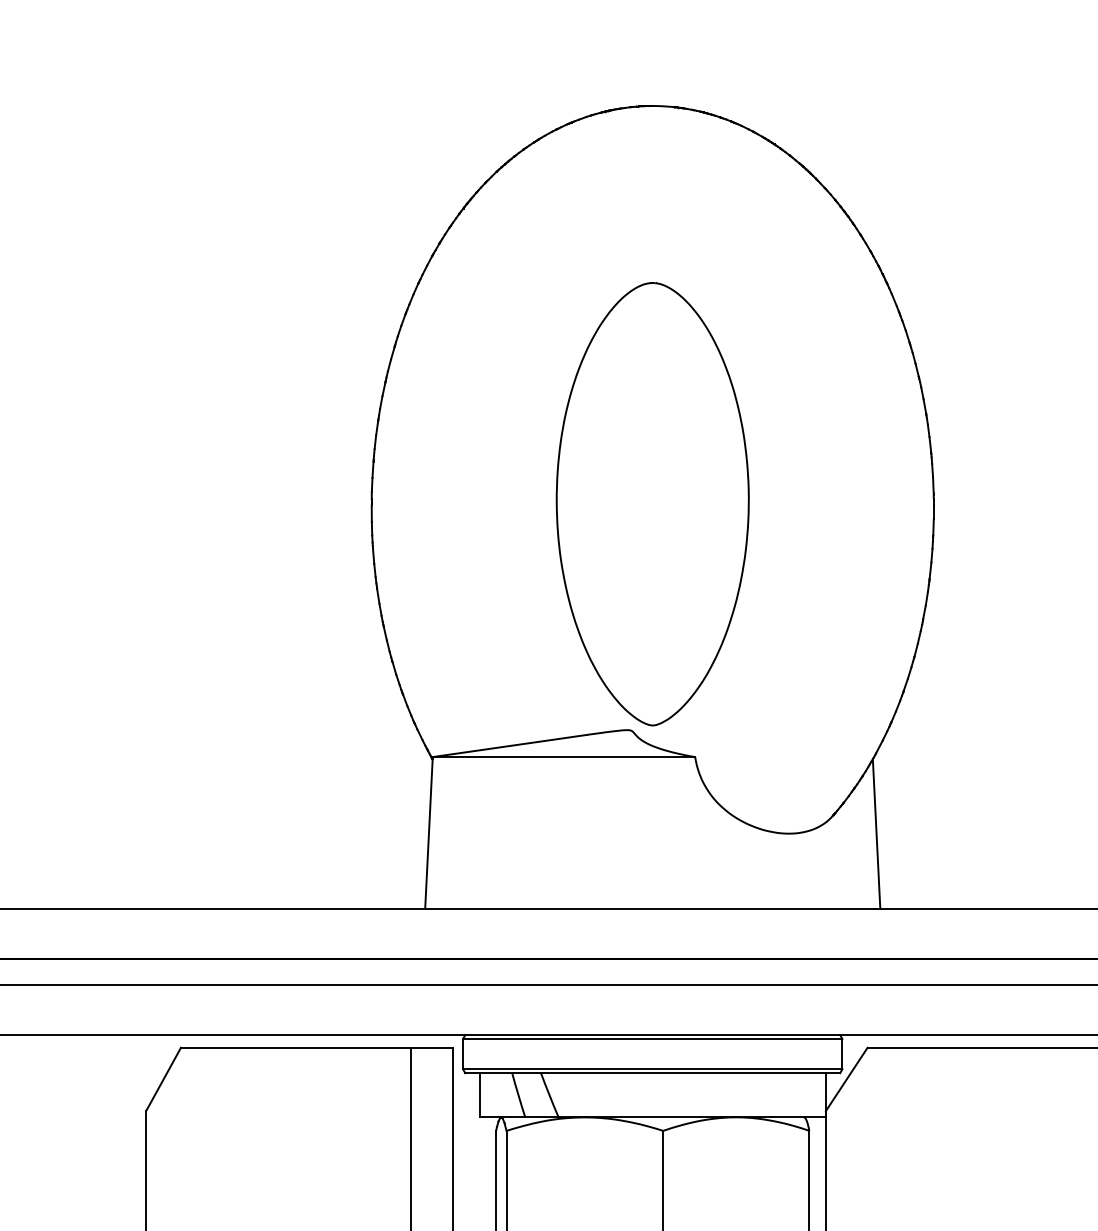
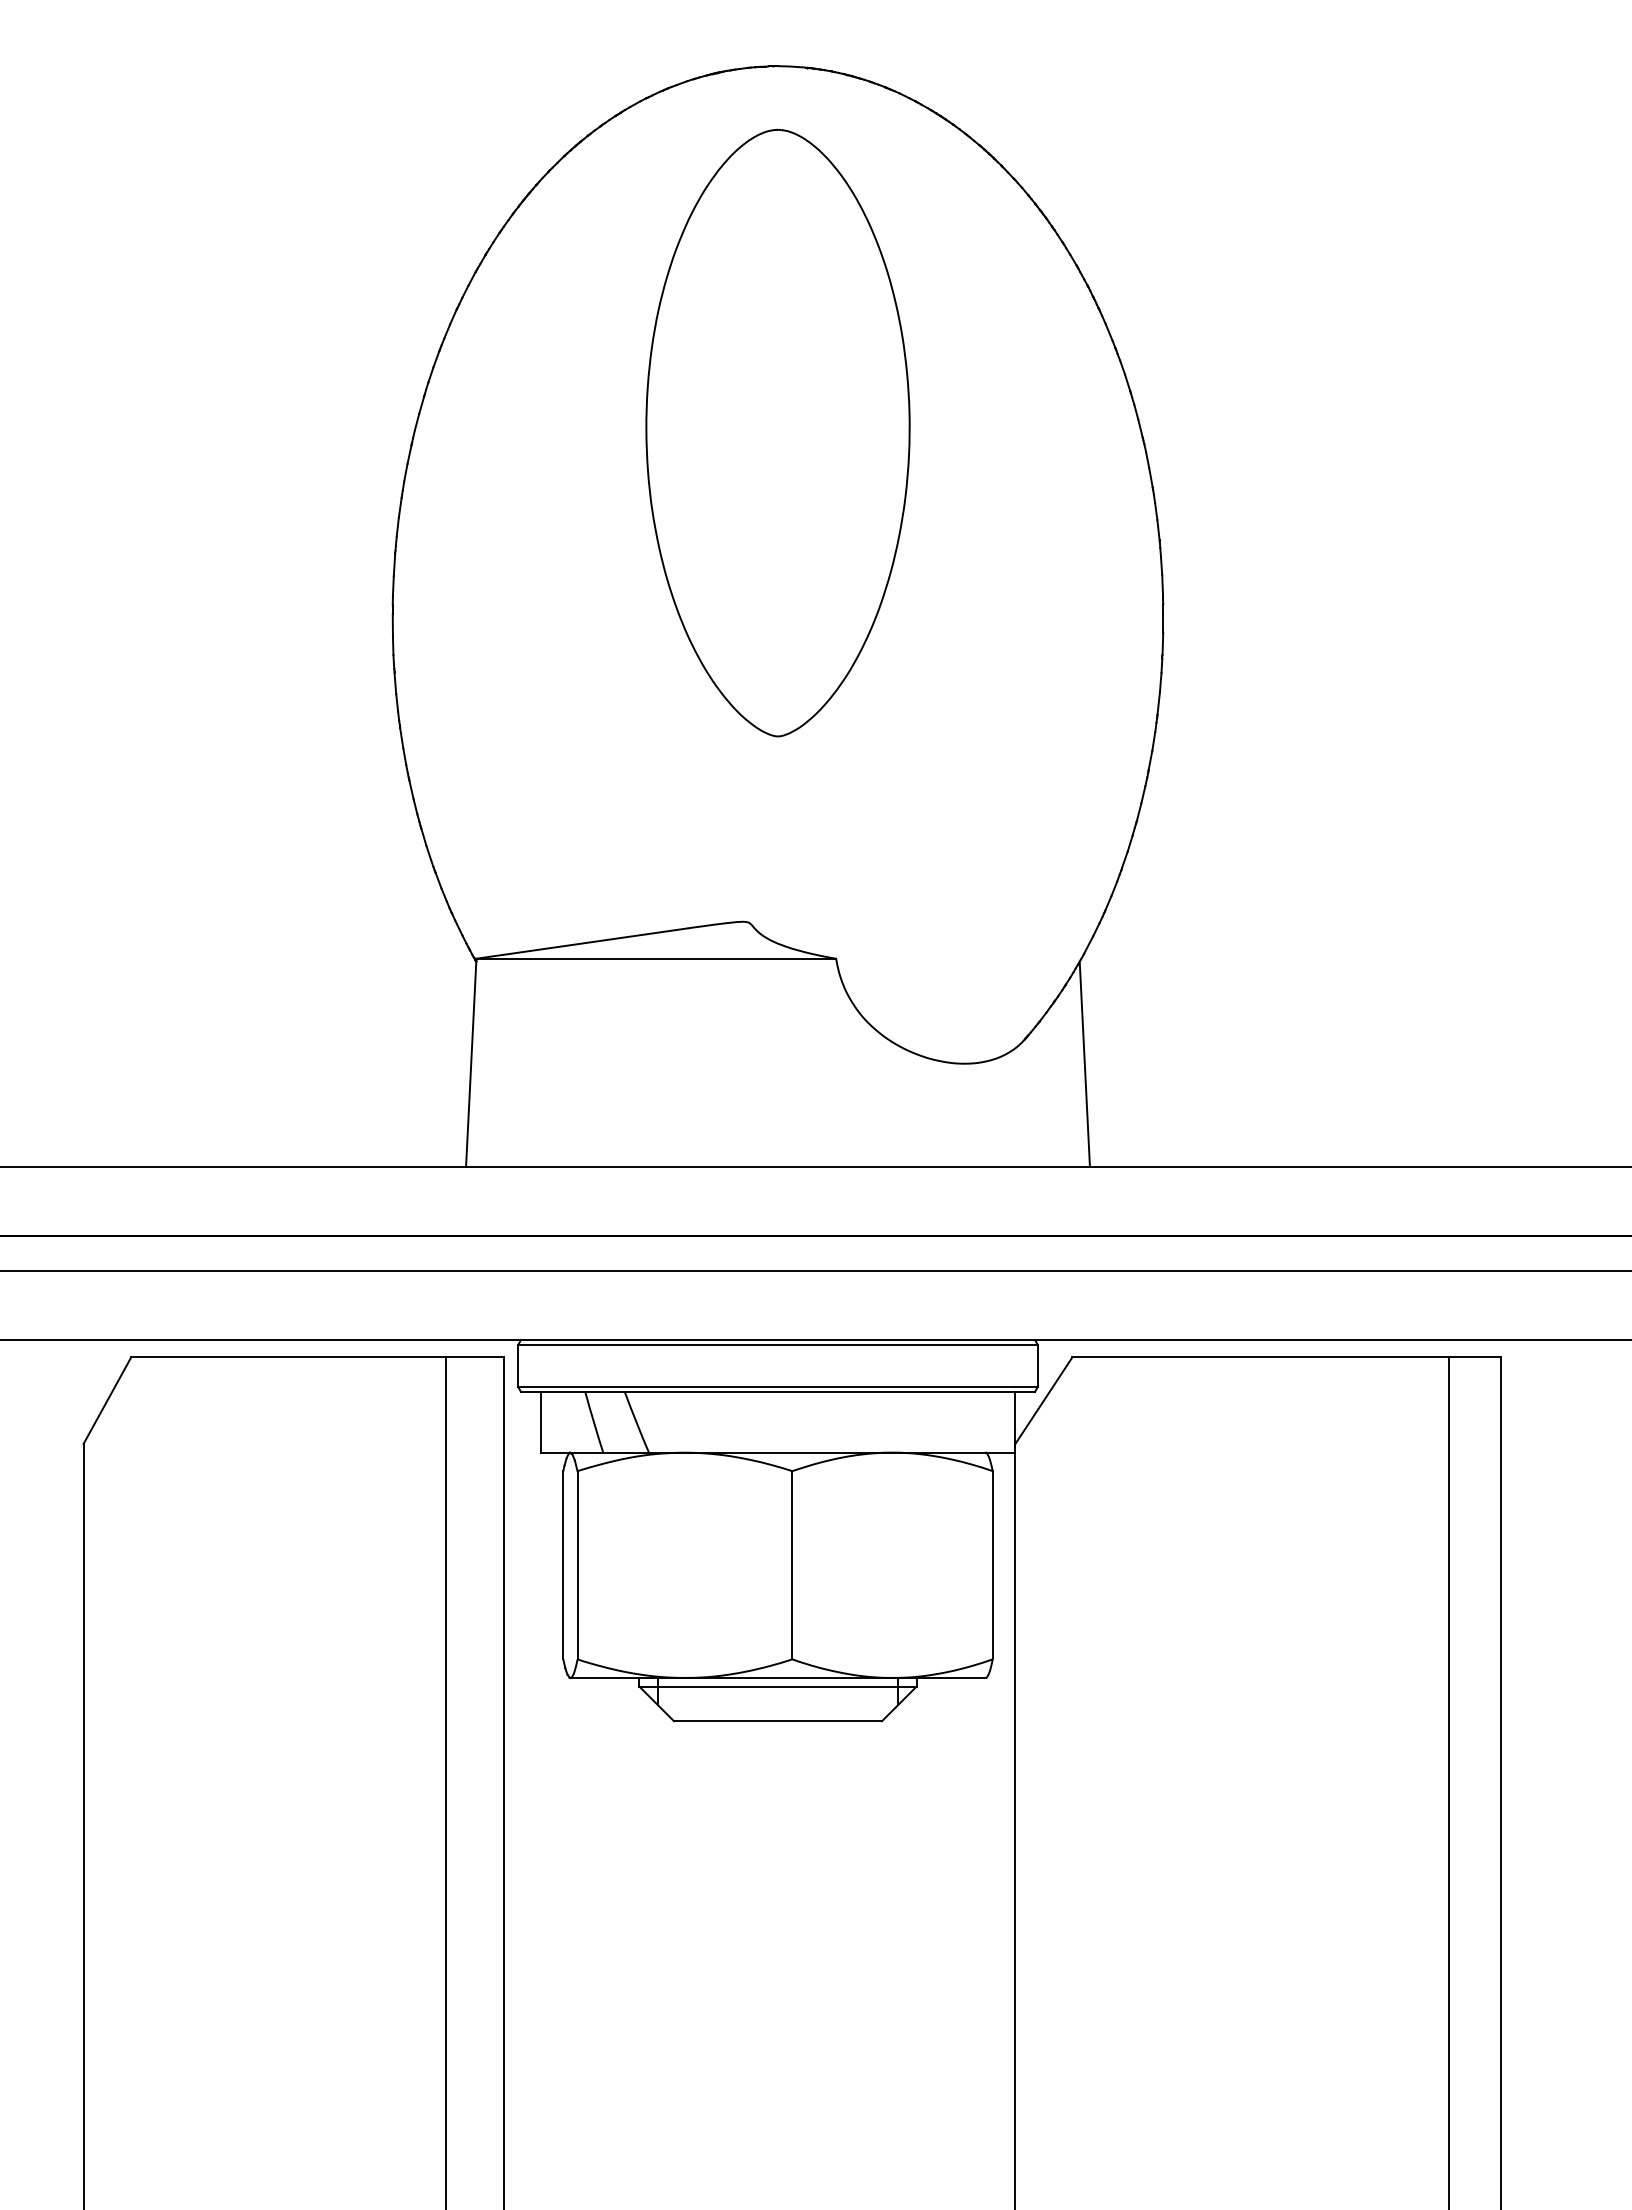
part: (652, 503) -> (777, 432), moved

